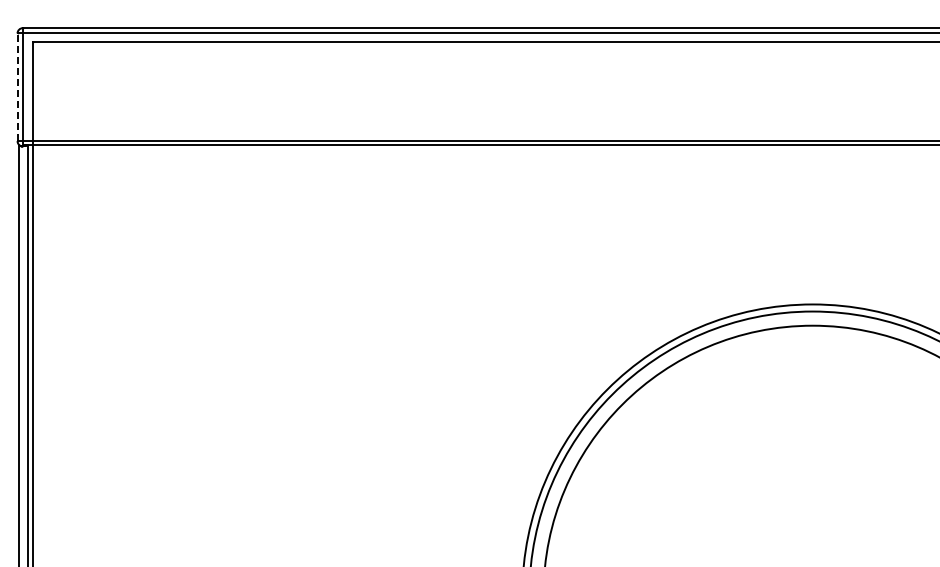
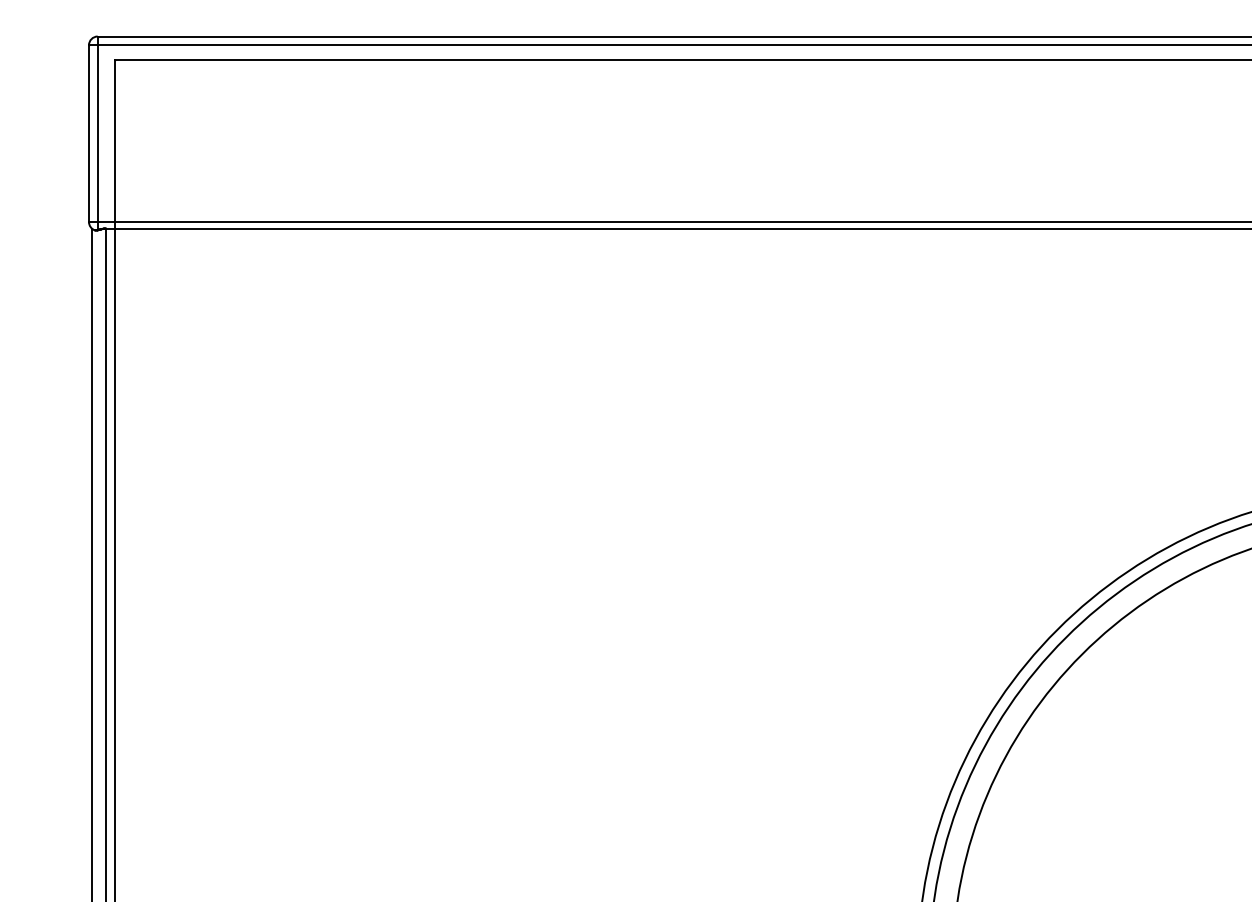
line: (17, 87) -> (88, 133), dashed -> solid

